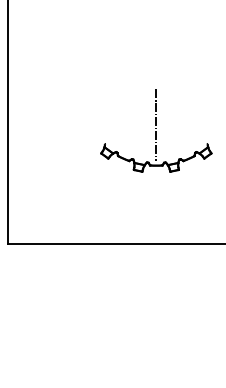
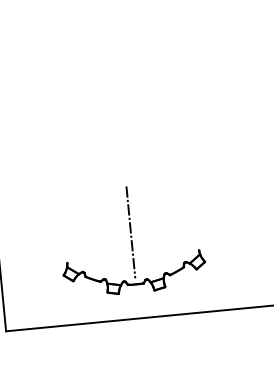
part: (156, 130) -> (131, 239), moved

